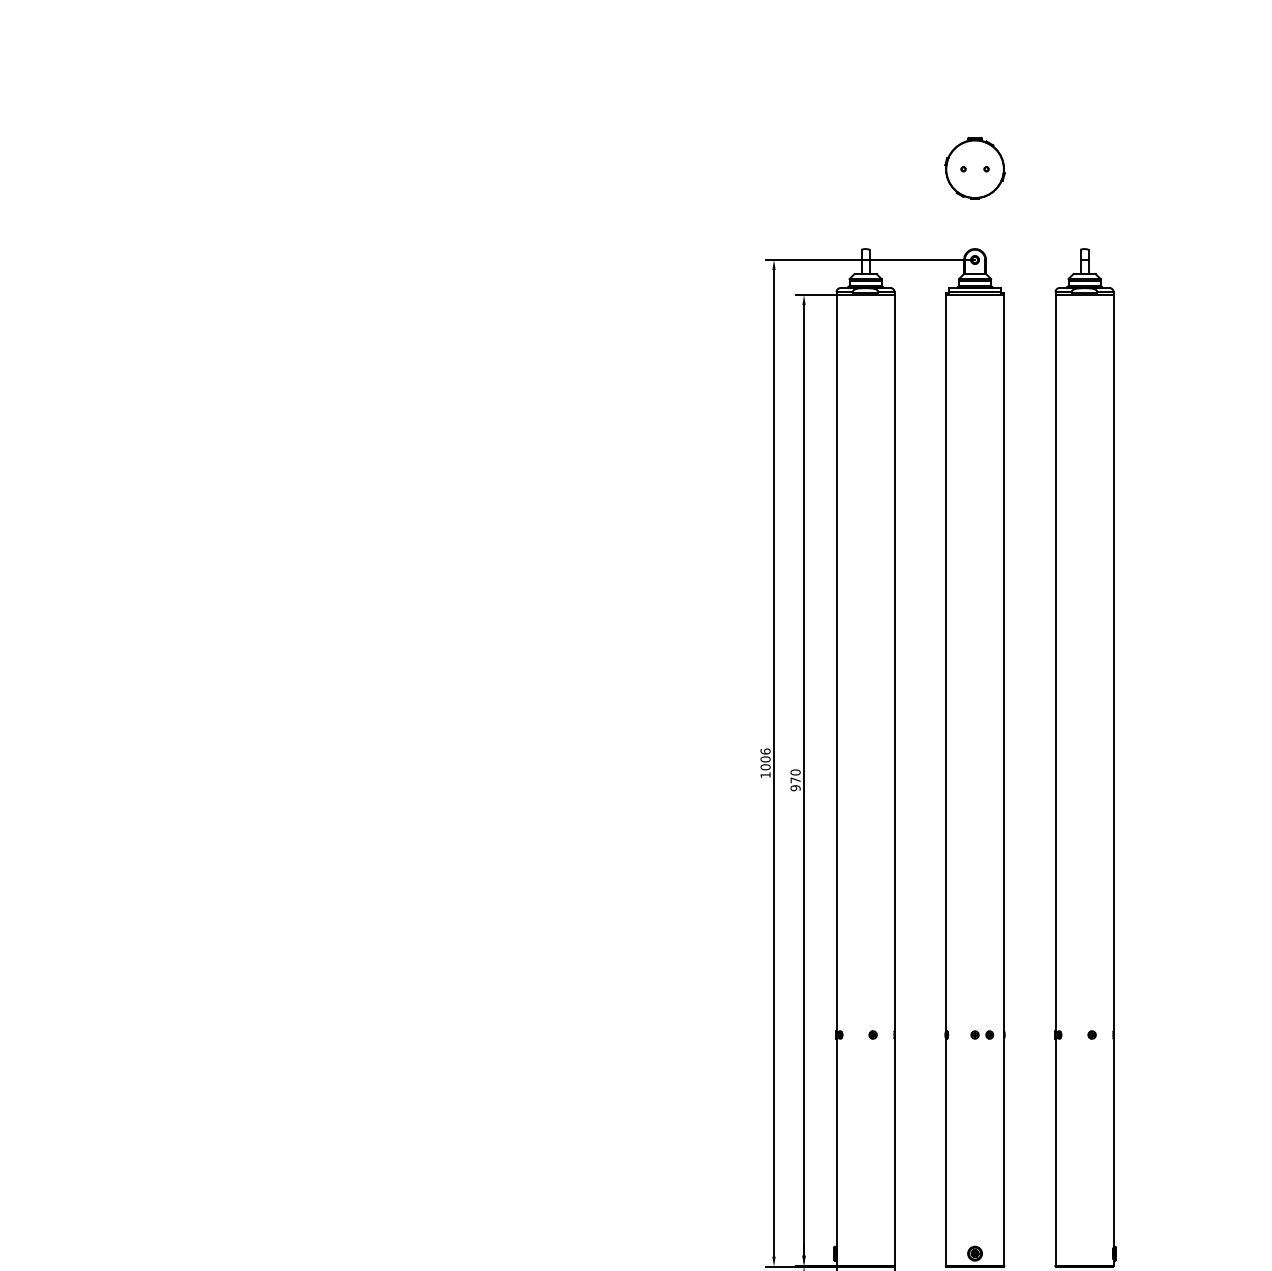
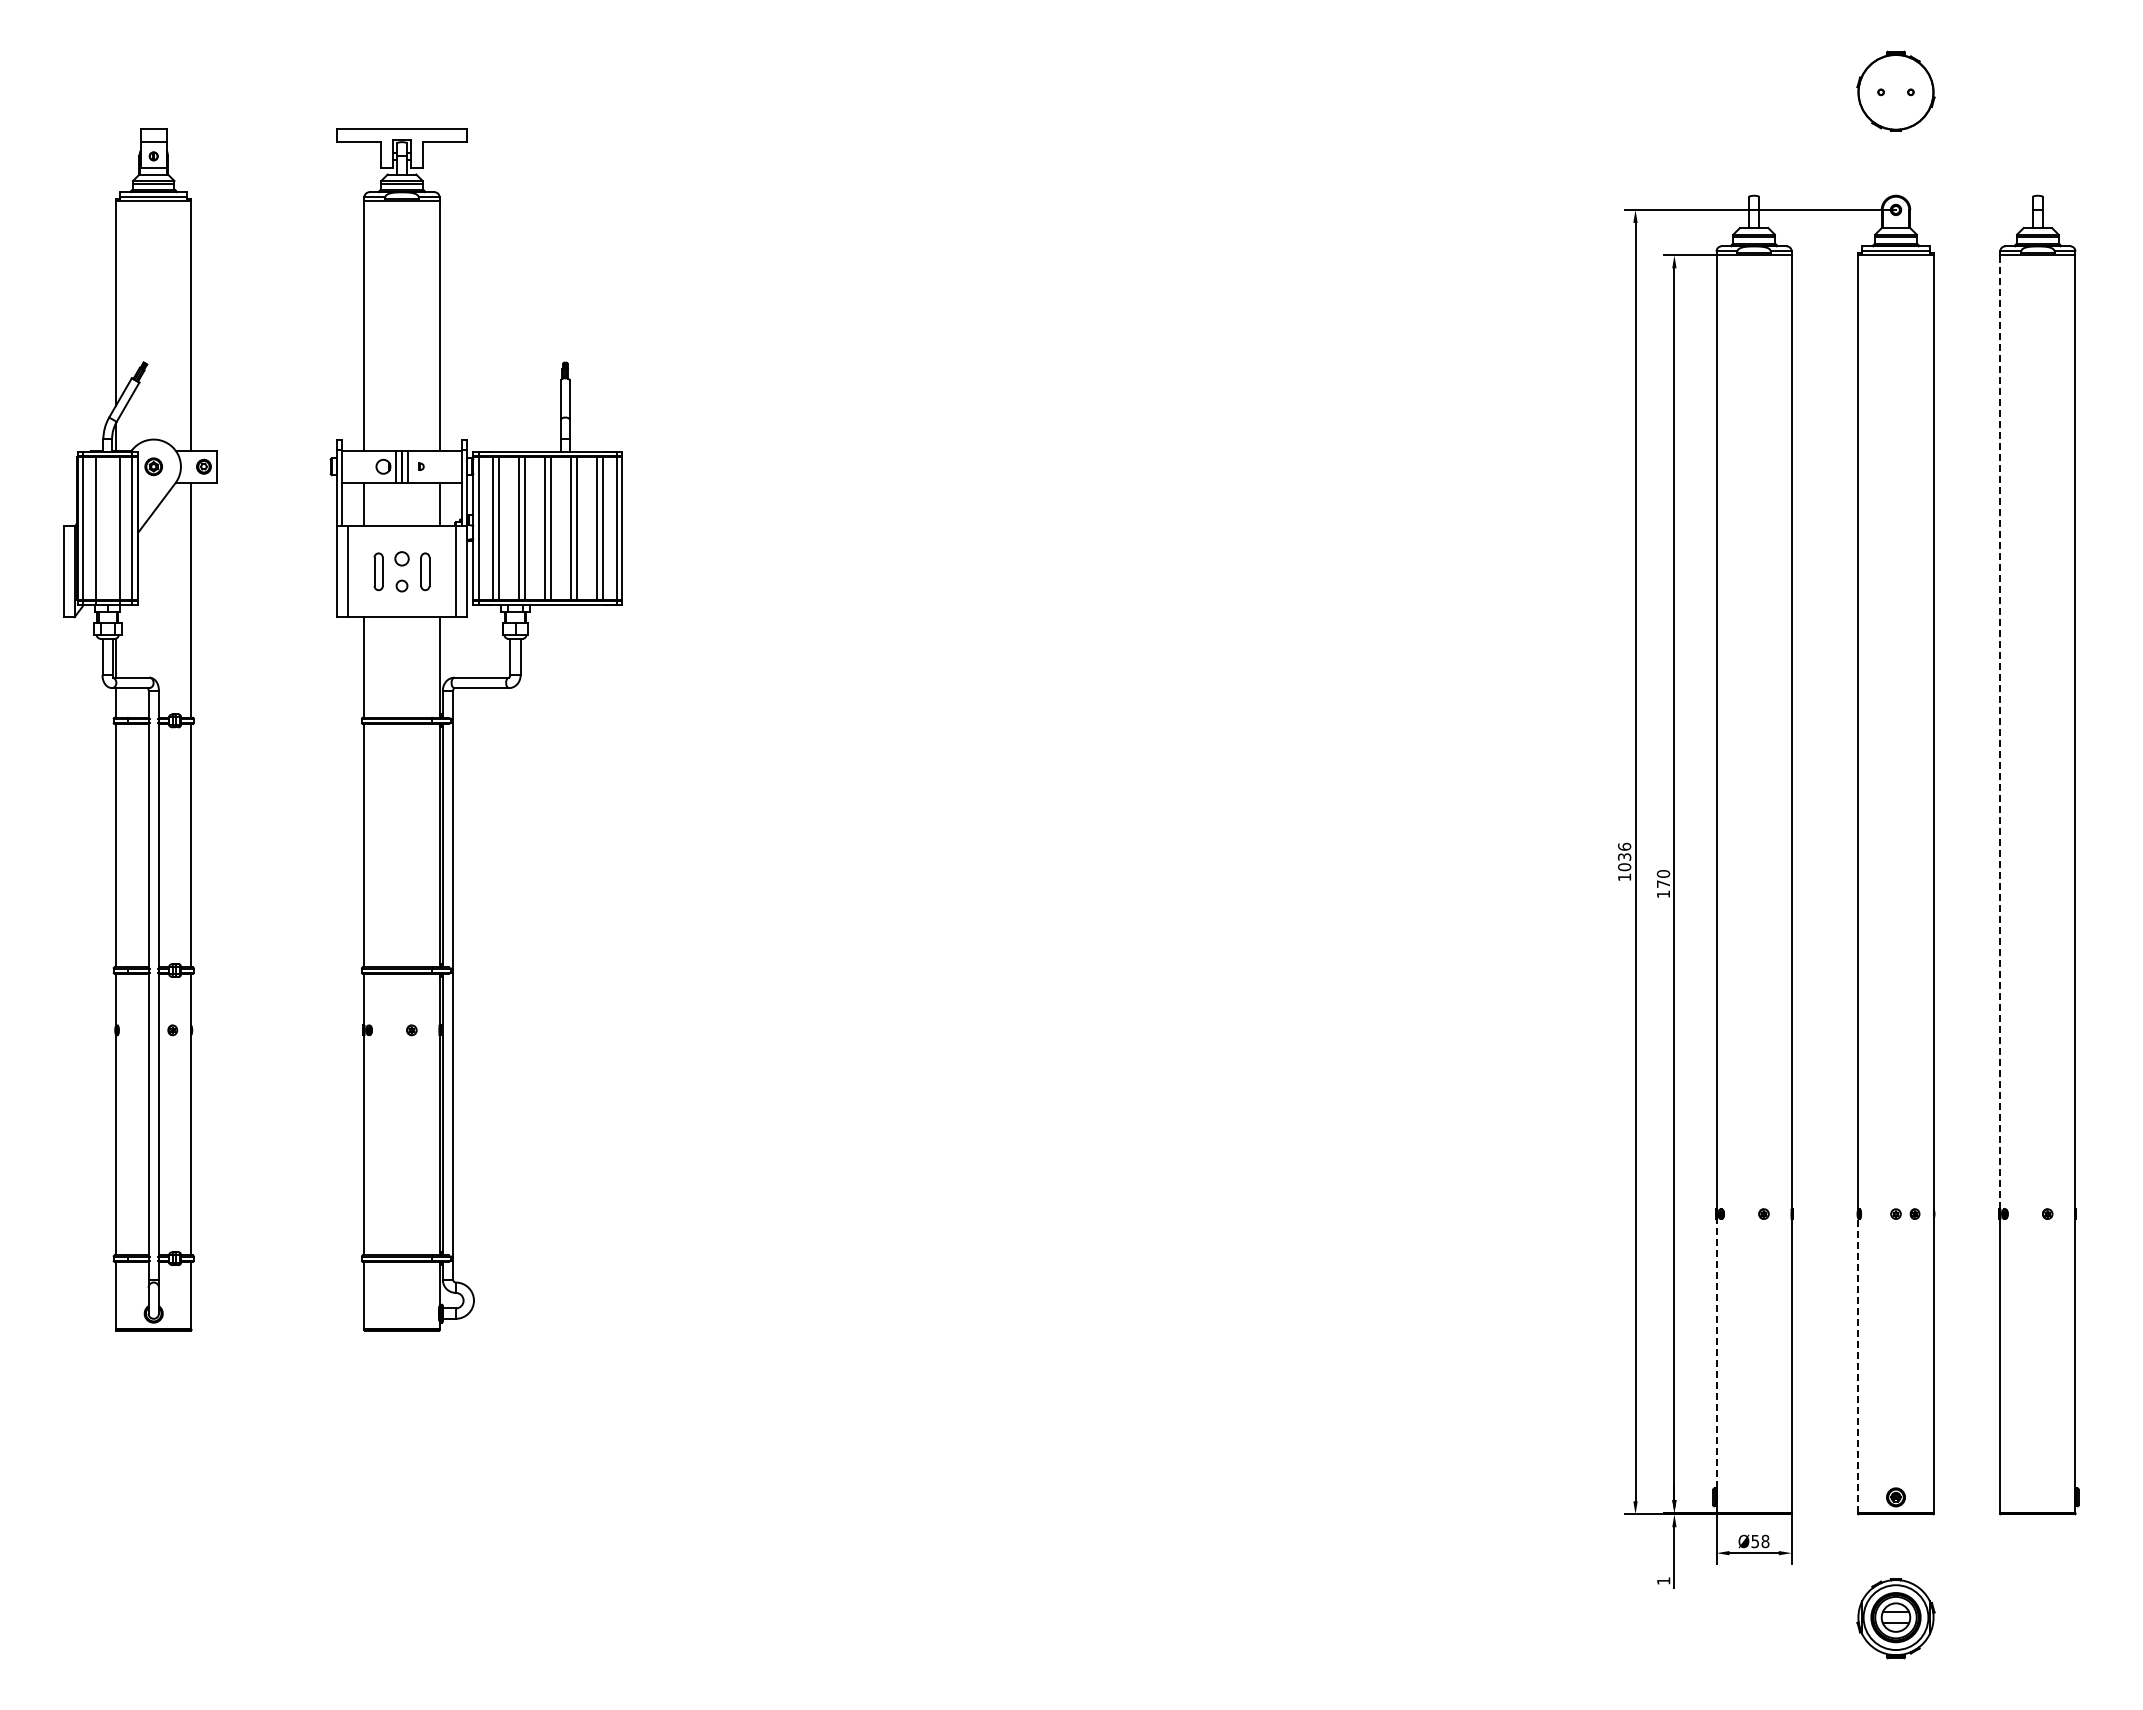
line: (1055, 663) -> (2000, 732), solid -> dashed
text: (765, 759) -> (1624, 856), 1006 -> 1036
text: (795, 788) -> (1663, 894), 970 -> 170
line: (836, 1142) -> (1716, 1353), solid -> dashed
line: (946, 1151) -> (1858, 1365), solid -> dashed

